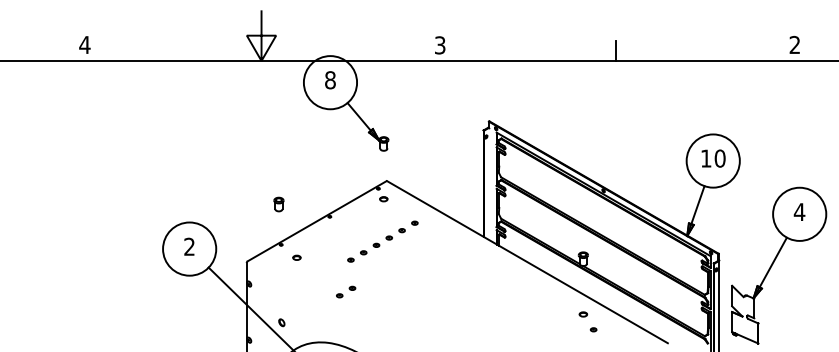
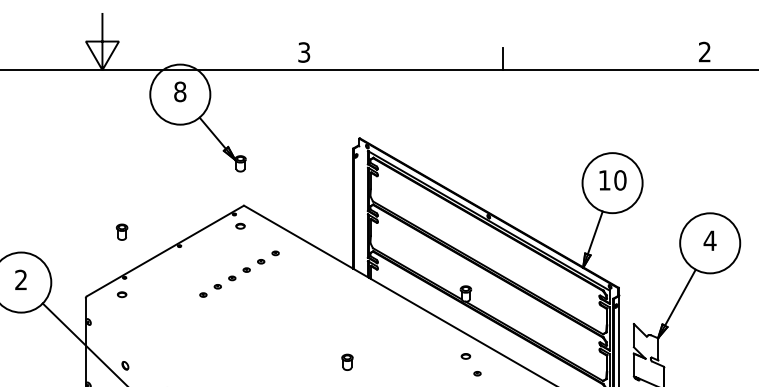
part: (296, 257) -> (121, 294), moved
part: (346, 291) -> (198, 330), removed
part: (478, 319) -> (347, 362), added

